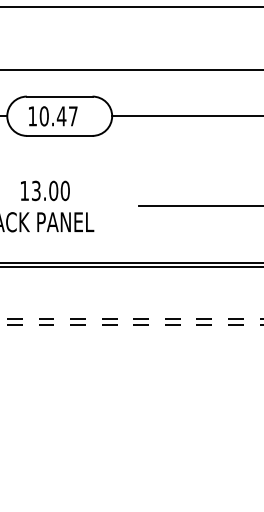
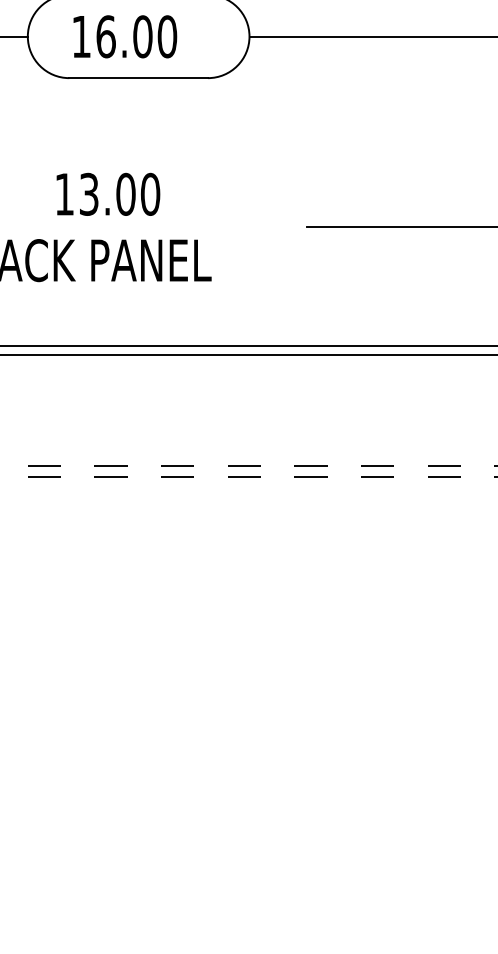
text: (58, 116) -> (136, 37), 10.47 -> 16.00

